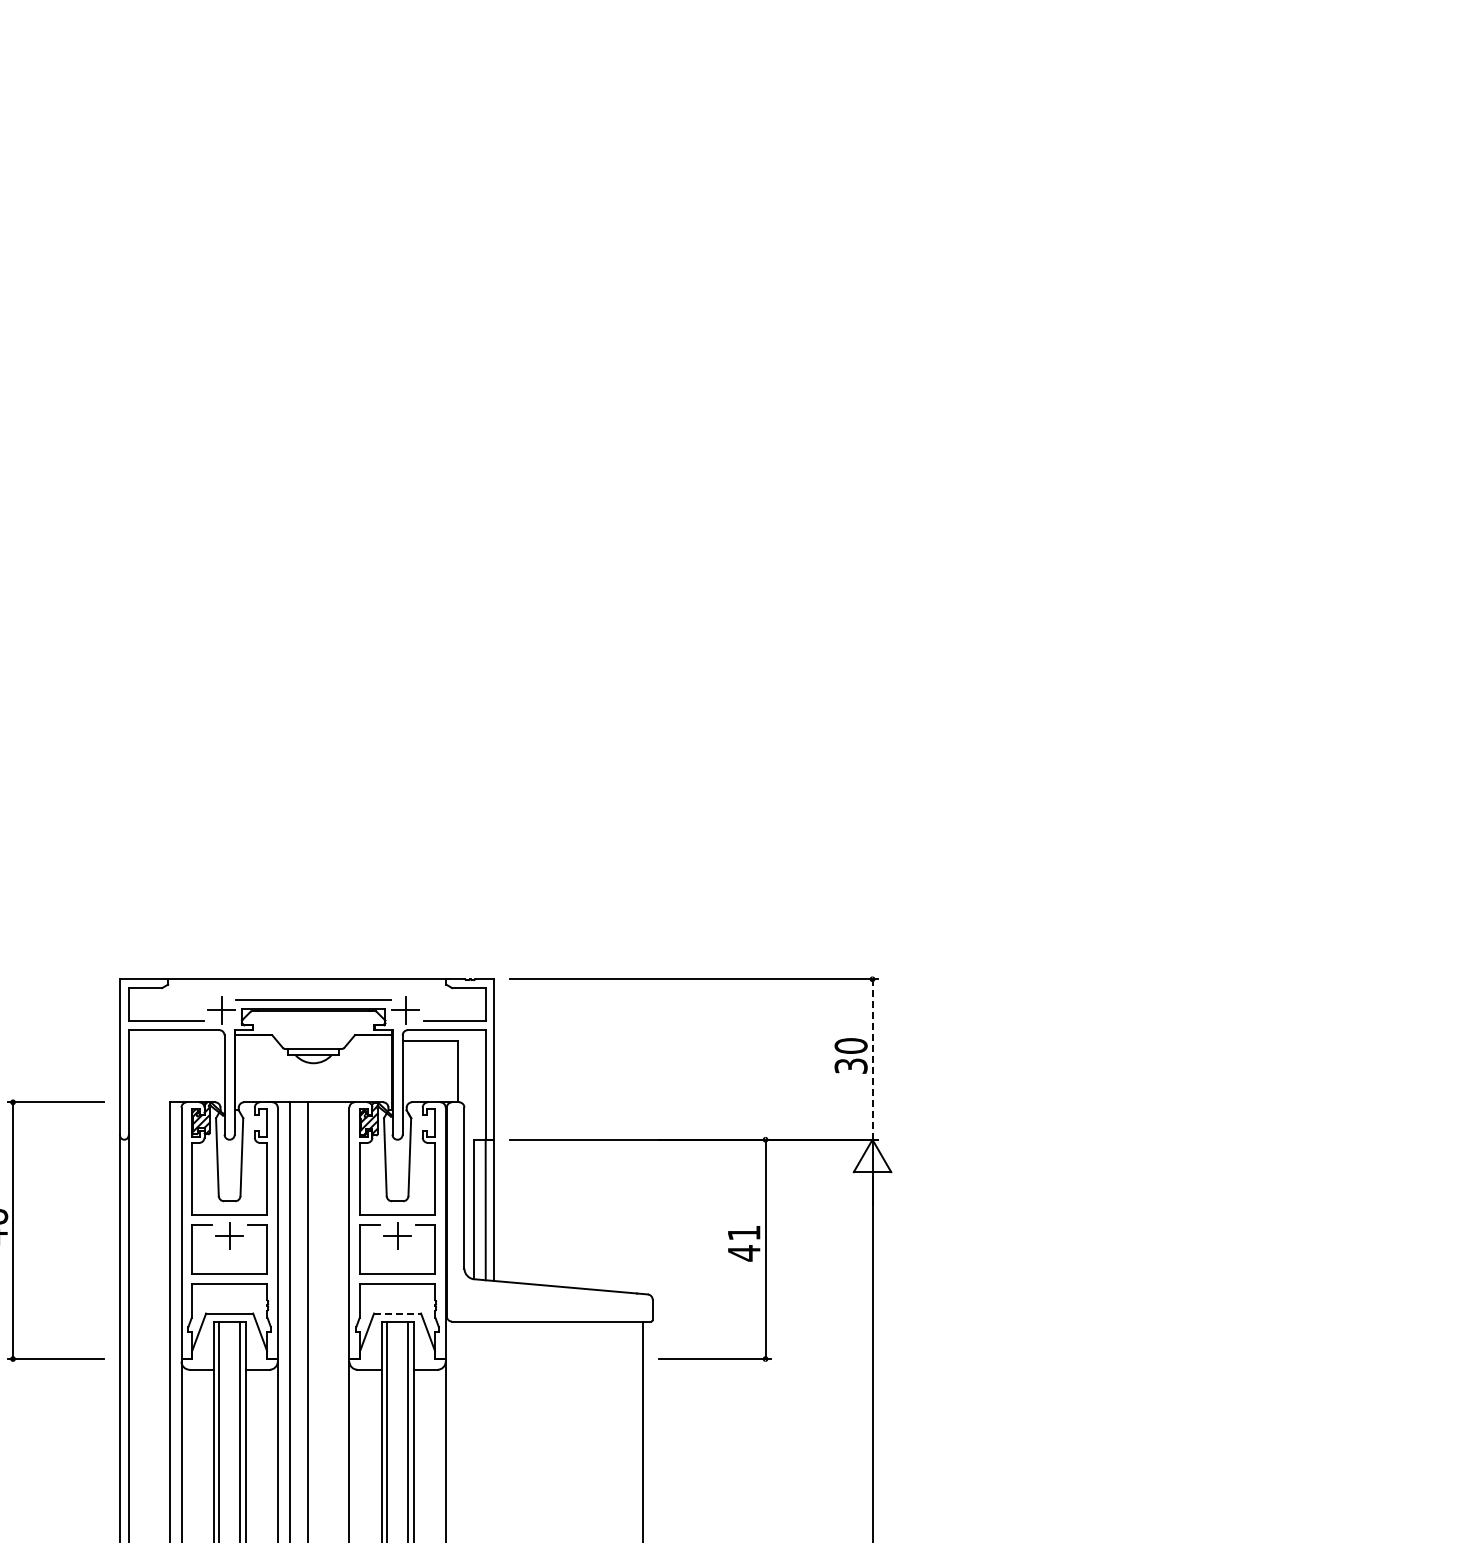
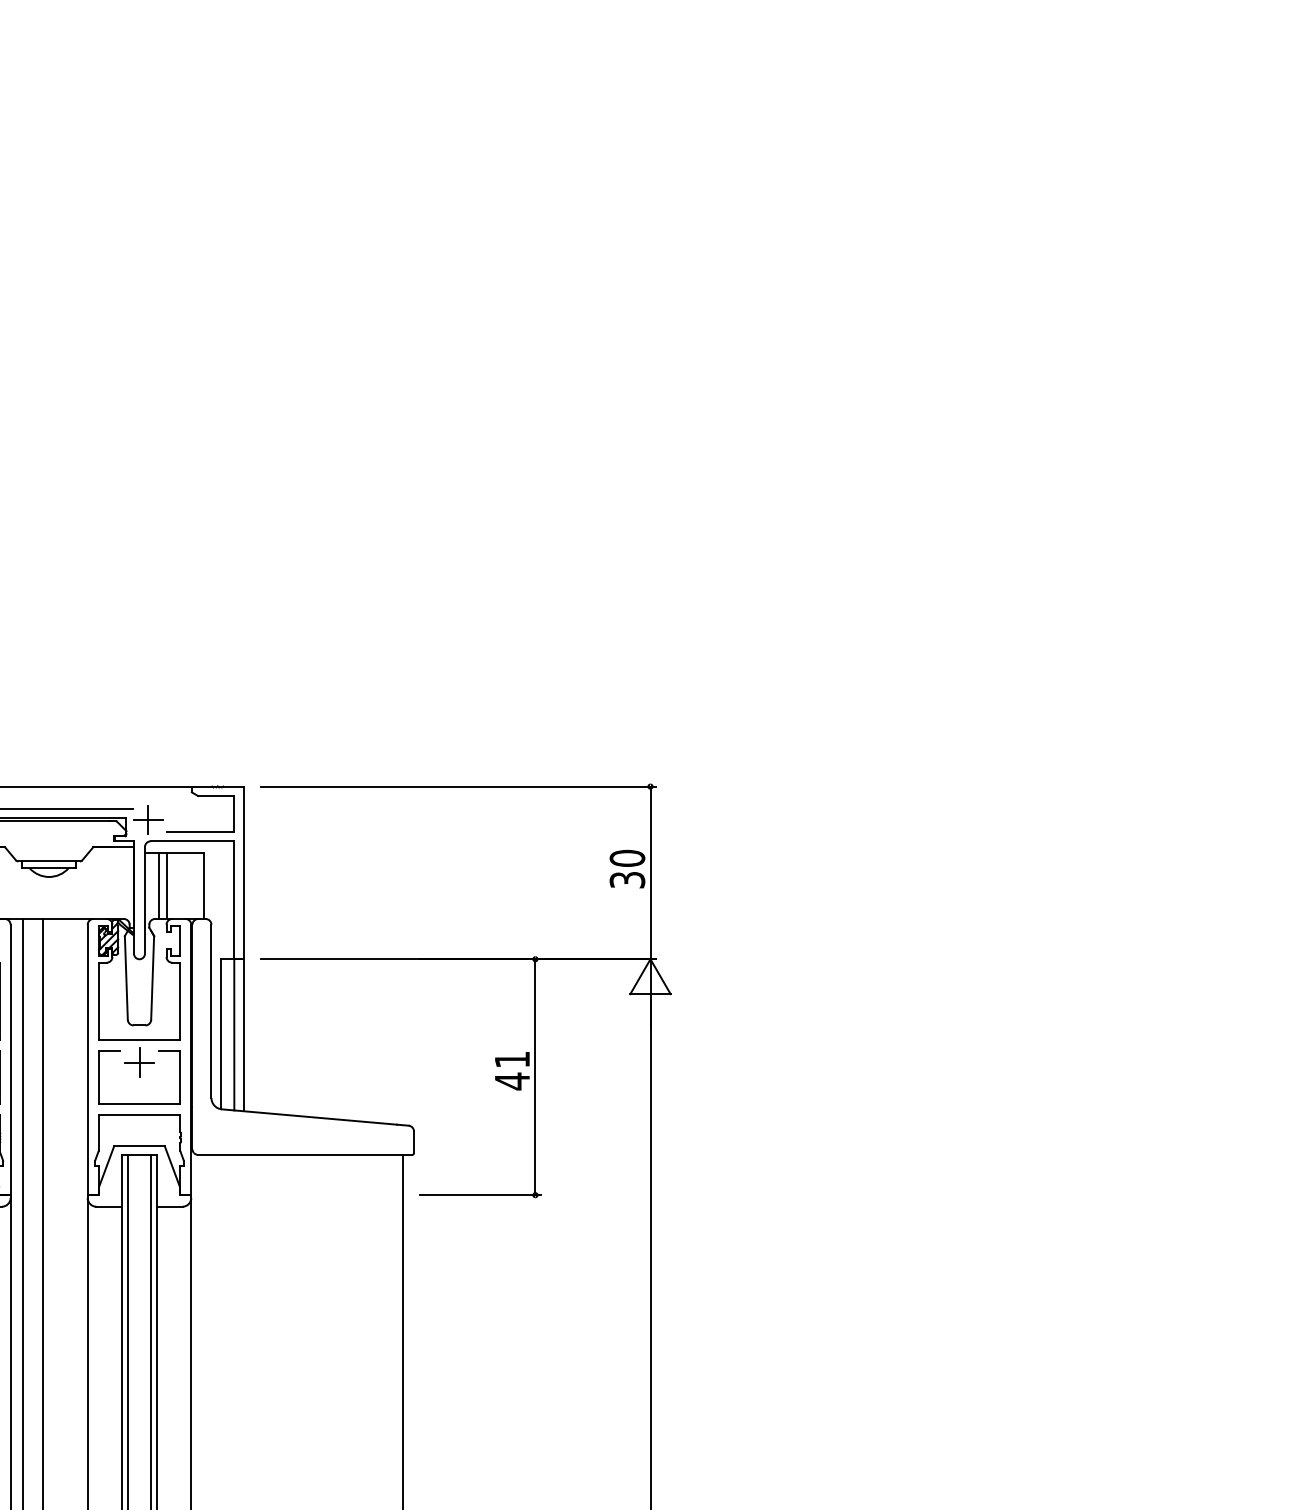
line: (872, 1059) -> (650, 872), dashed -> solid
line: (415, 1071) -> (158, 885), added
line: (422, 1071) -> (166, 885), added
line: (397, 1313) -> (139, 1146), dashed -> solid

